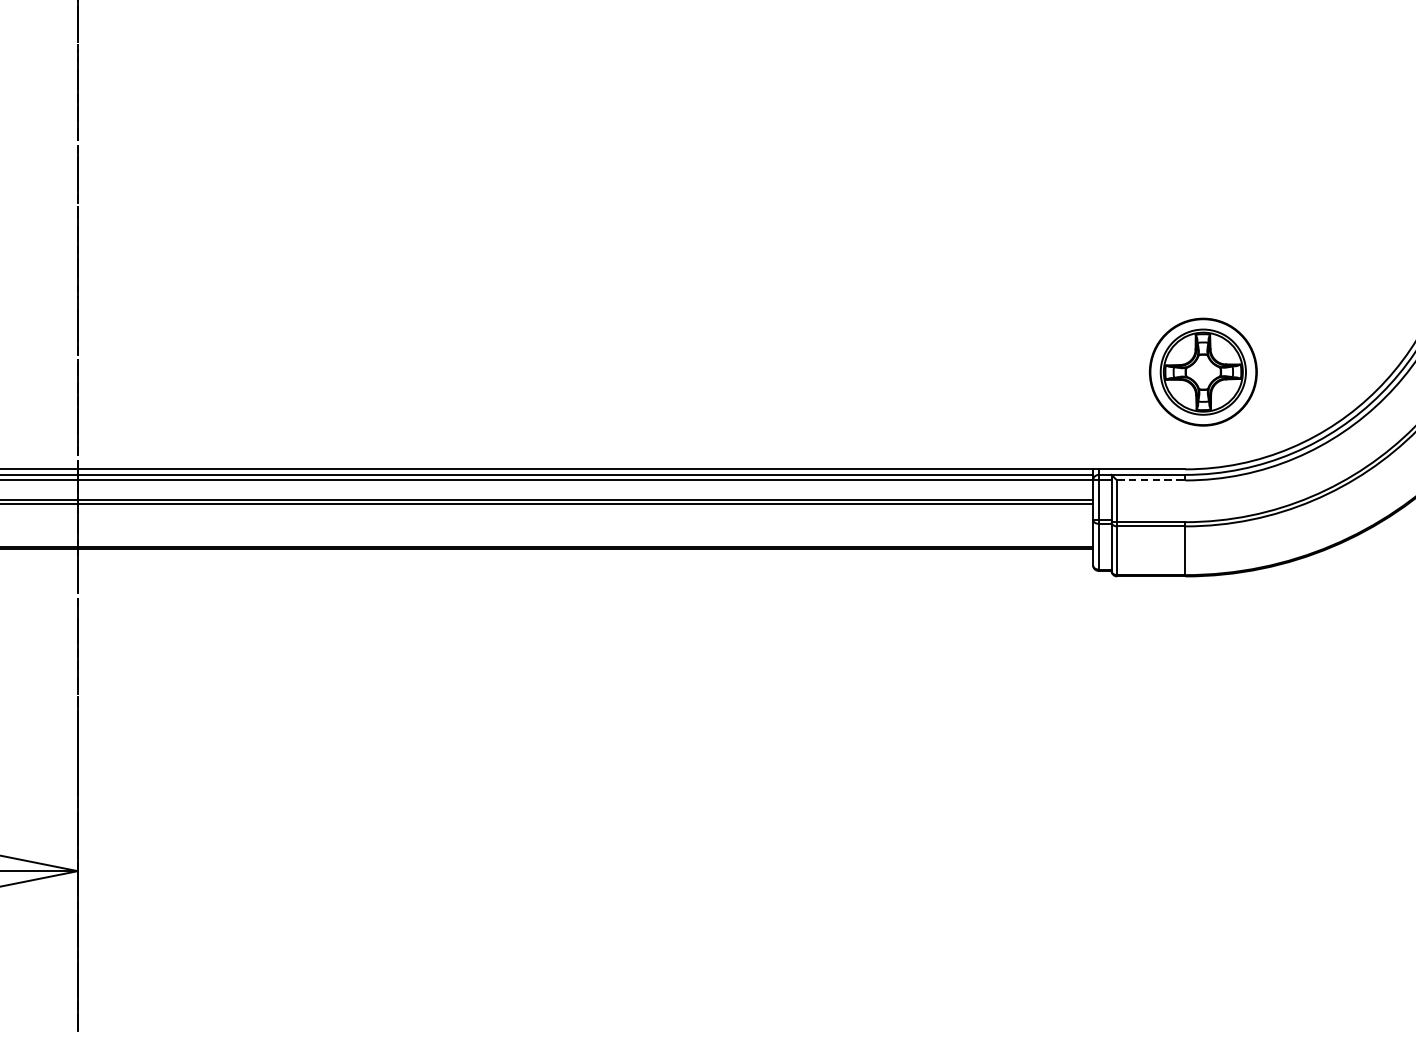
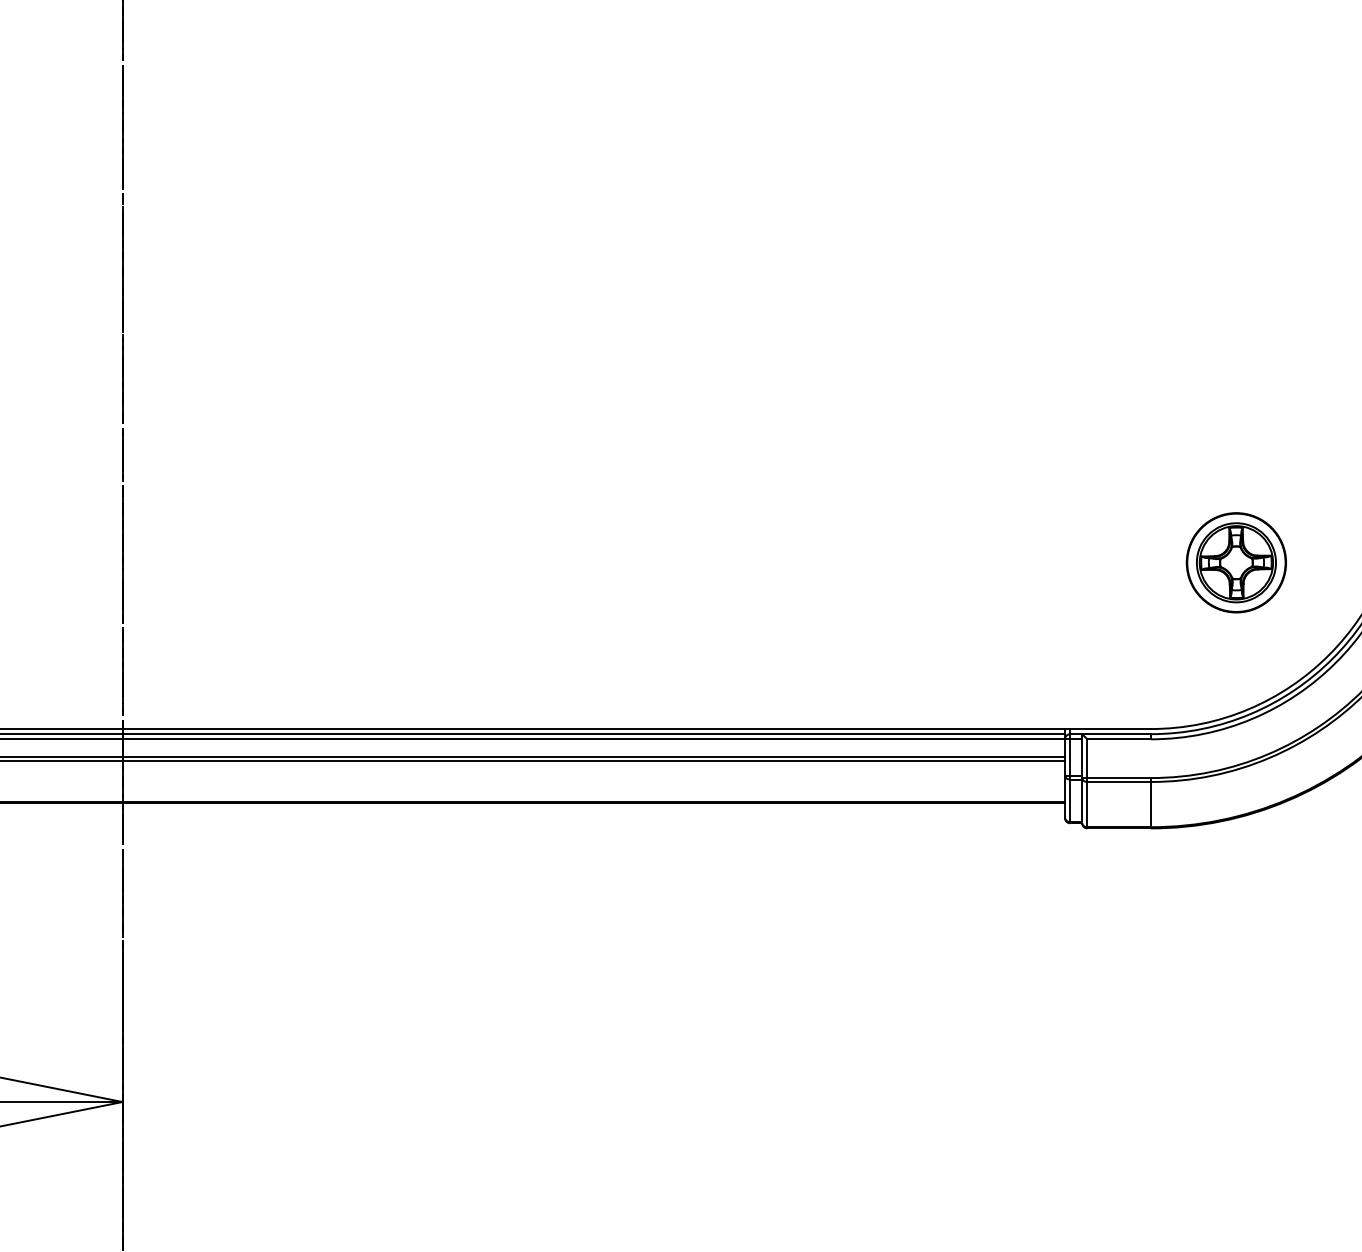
part: (1202, 371) -> (1235, 562), moved
line: (1151, 480) -> (1119, 739), dashed -> solid

